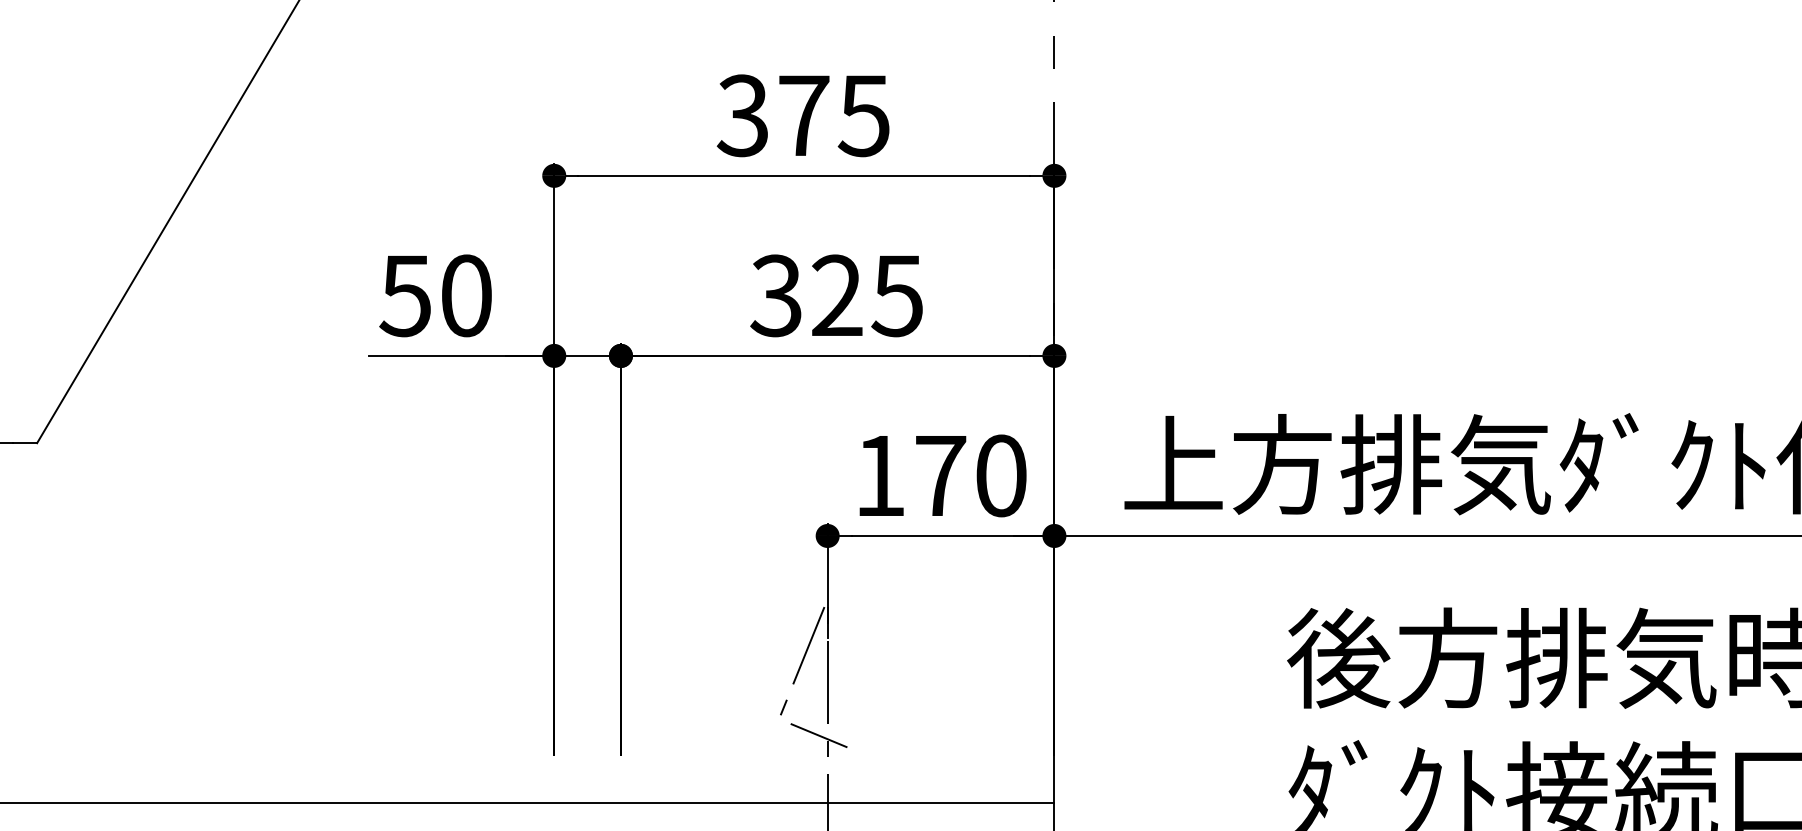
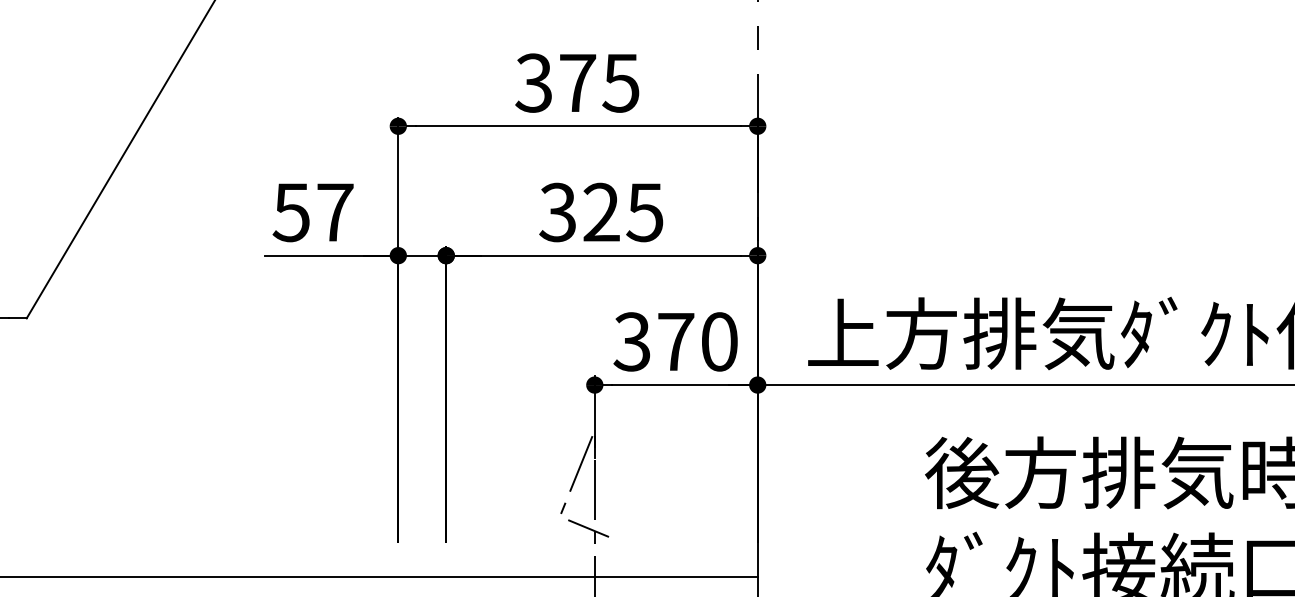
text: (466, 295) -> (335, 212), 50 -> 57
text: (878, 475) -> (631, 341), 170 -> 370

